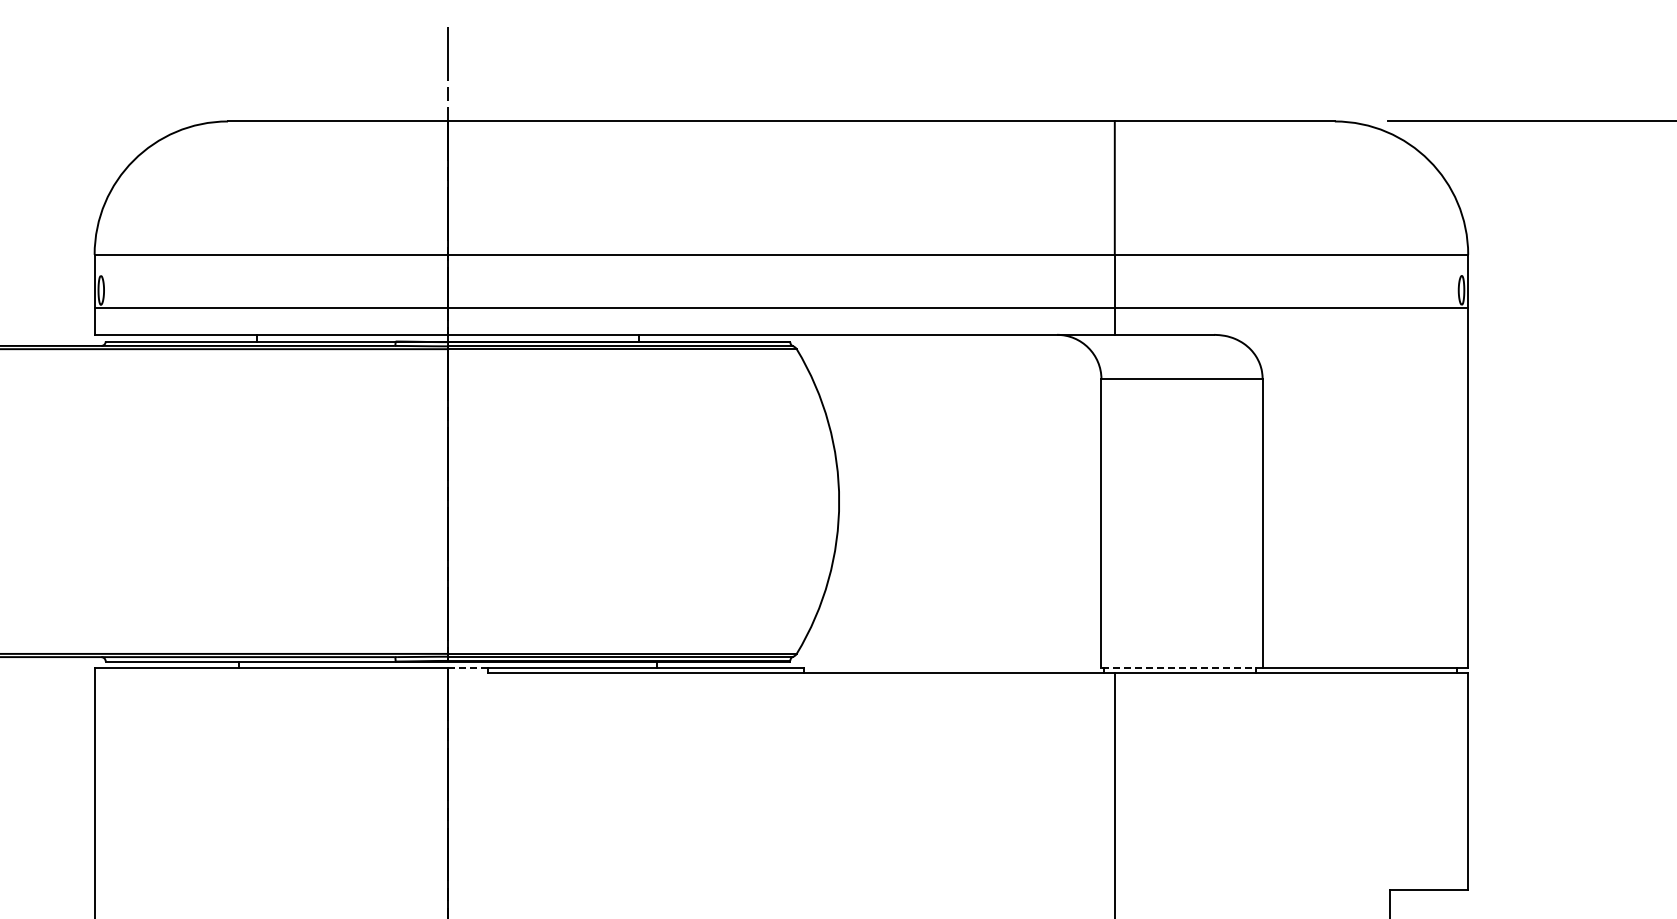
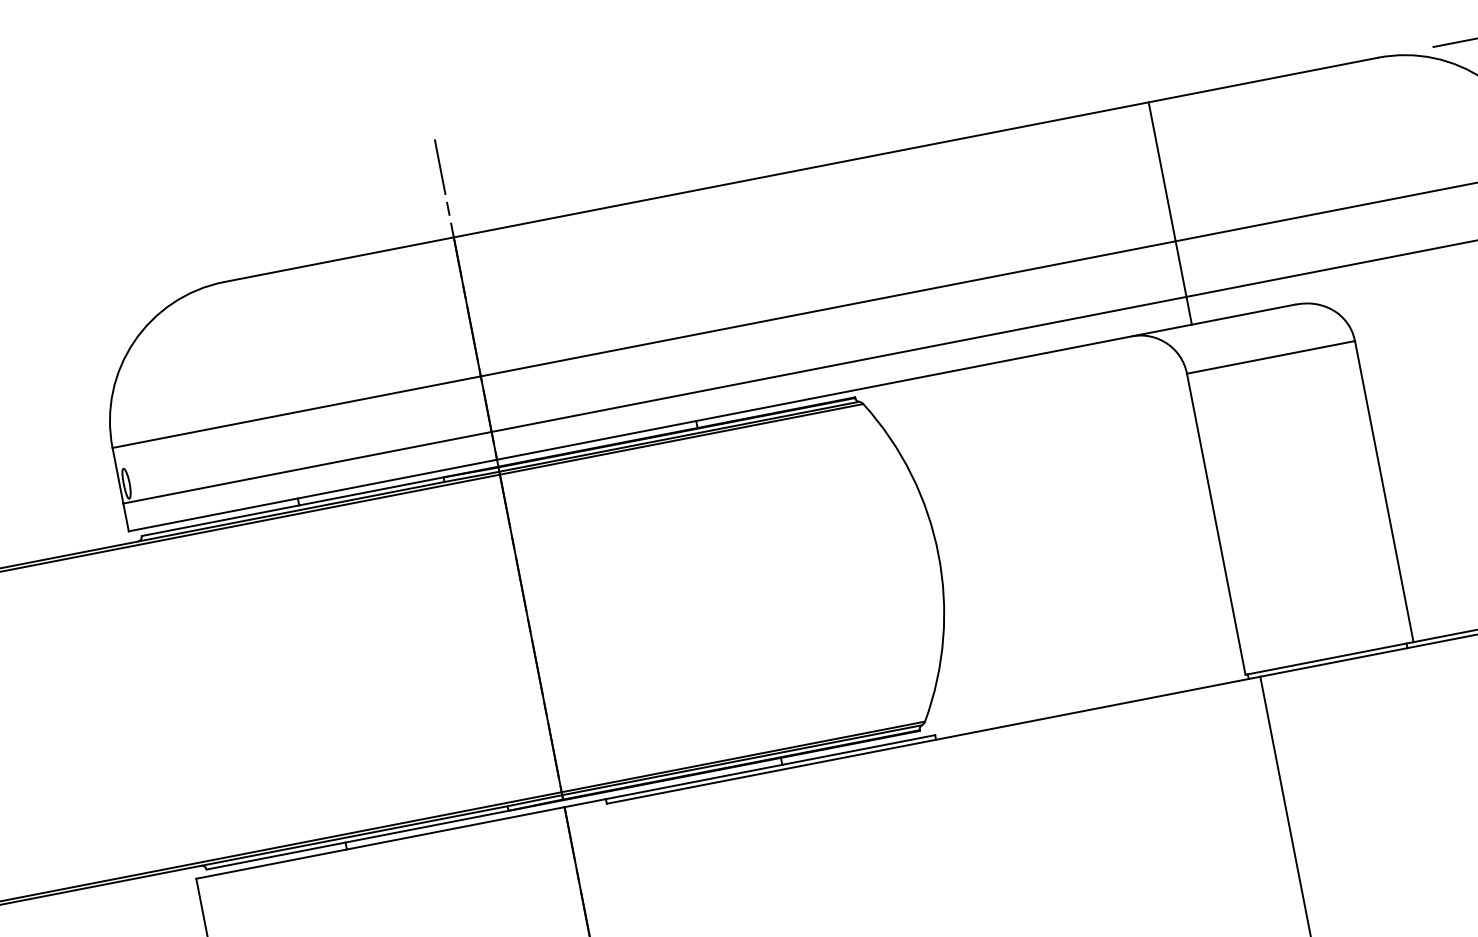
line: (467, 668) -> (584, 803), dashed -> solid
line: (1182, 668) -> (1330, 658), dashed -> solid

